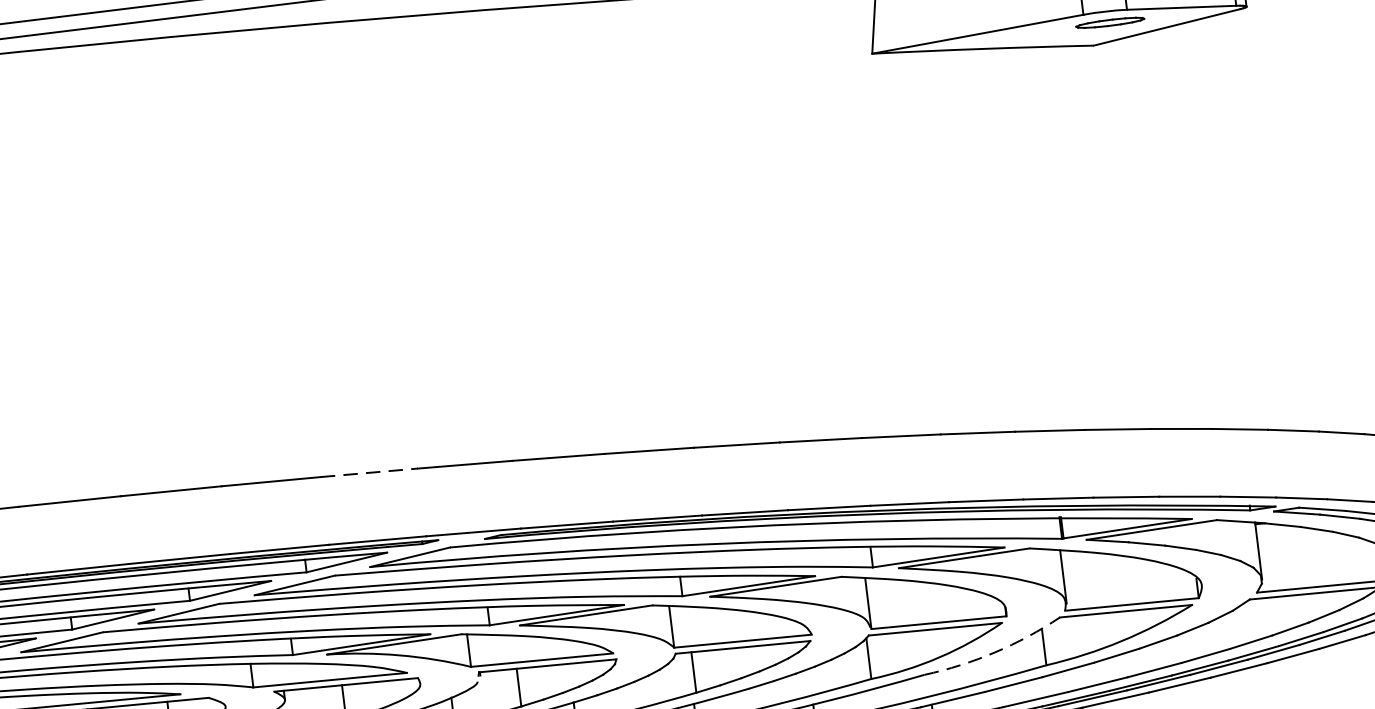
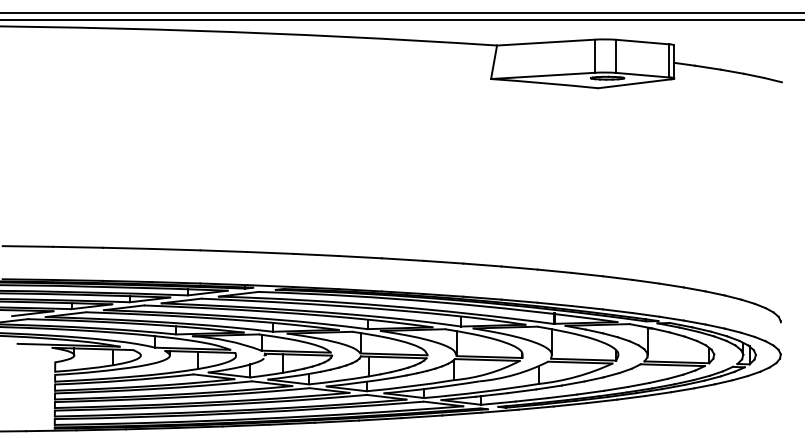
line: (370, 473) -> (224, 251), dashed -> solid
arc: (994, 652) -> (514, 374), dashed -> solid

